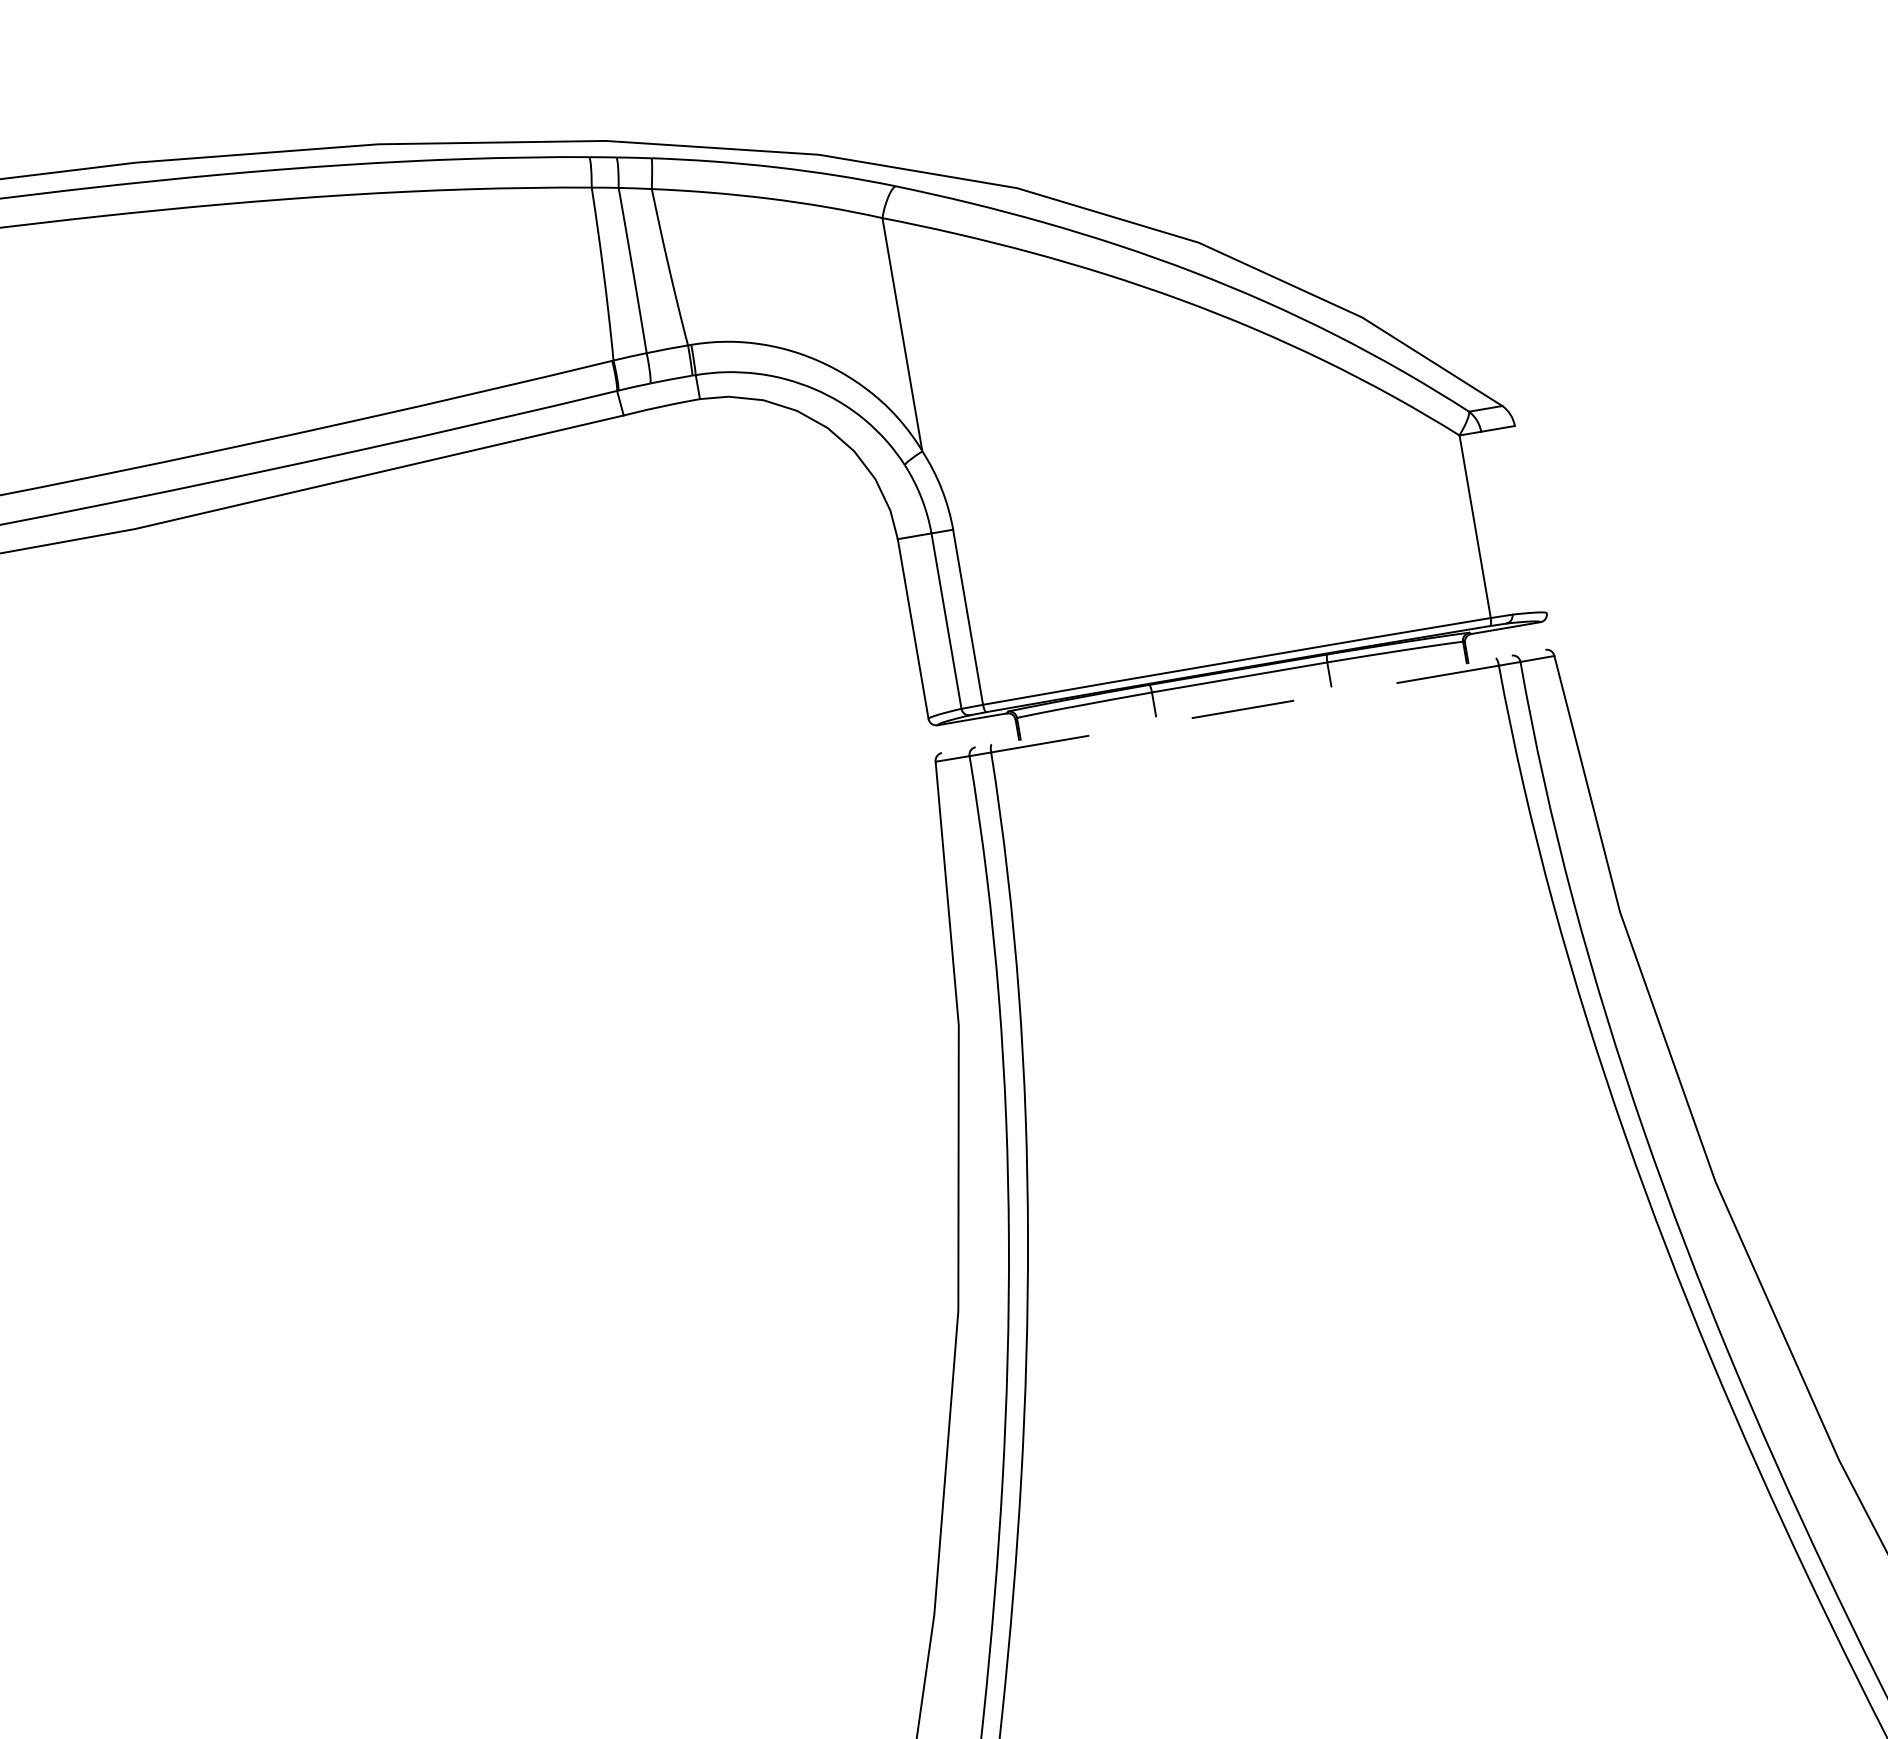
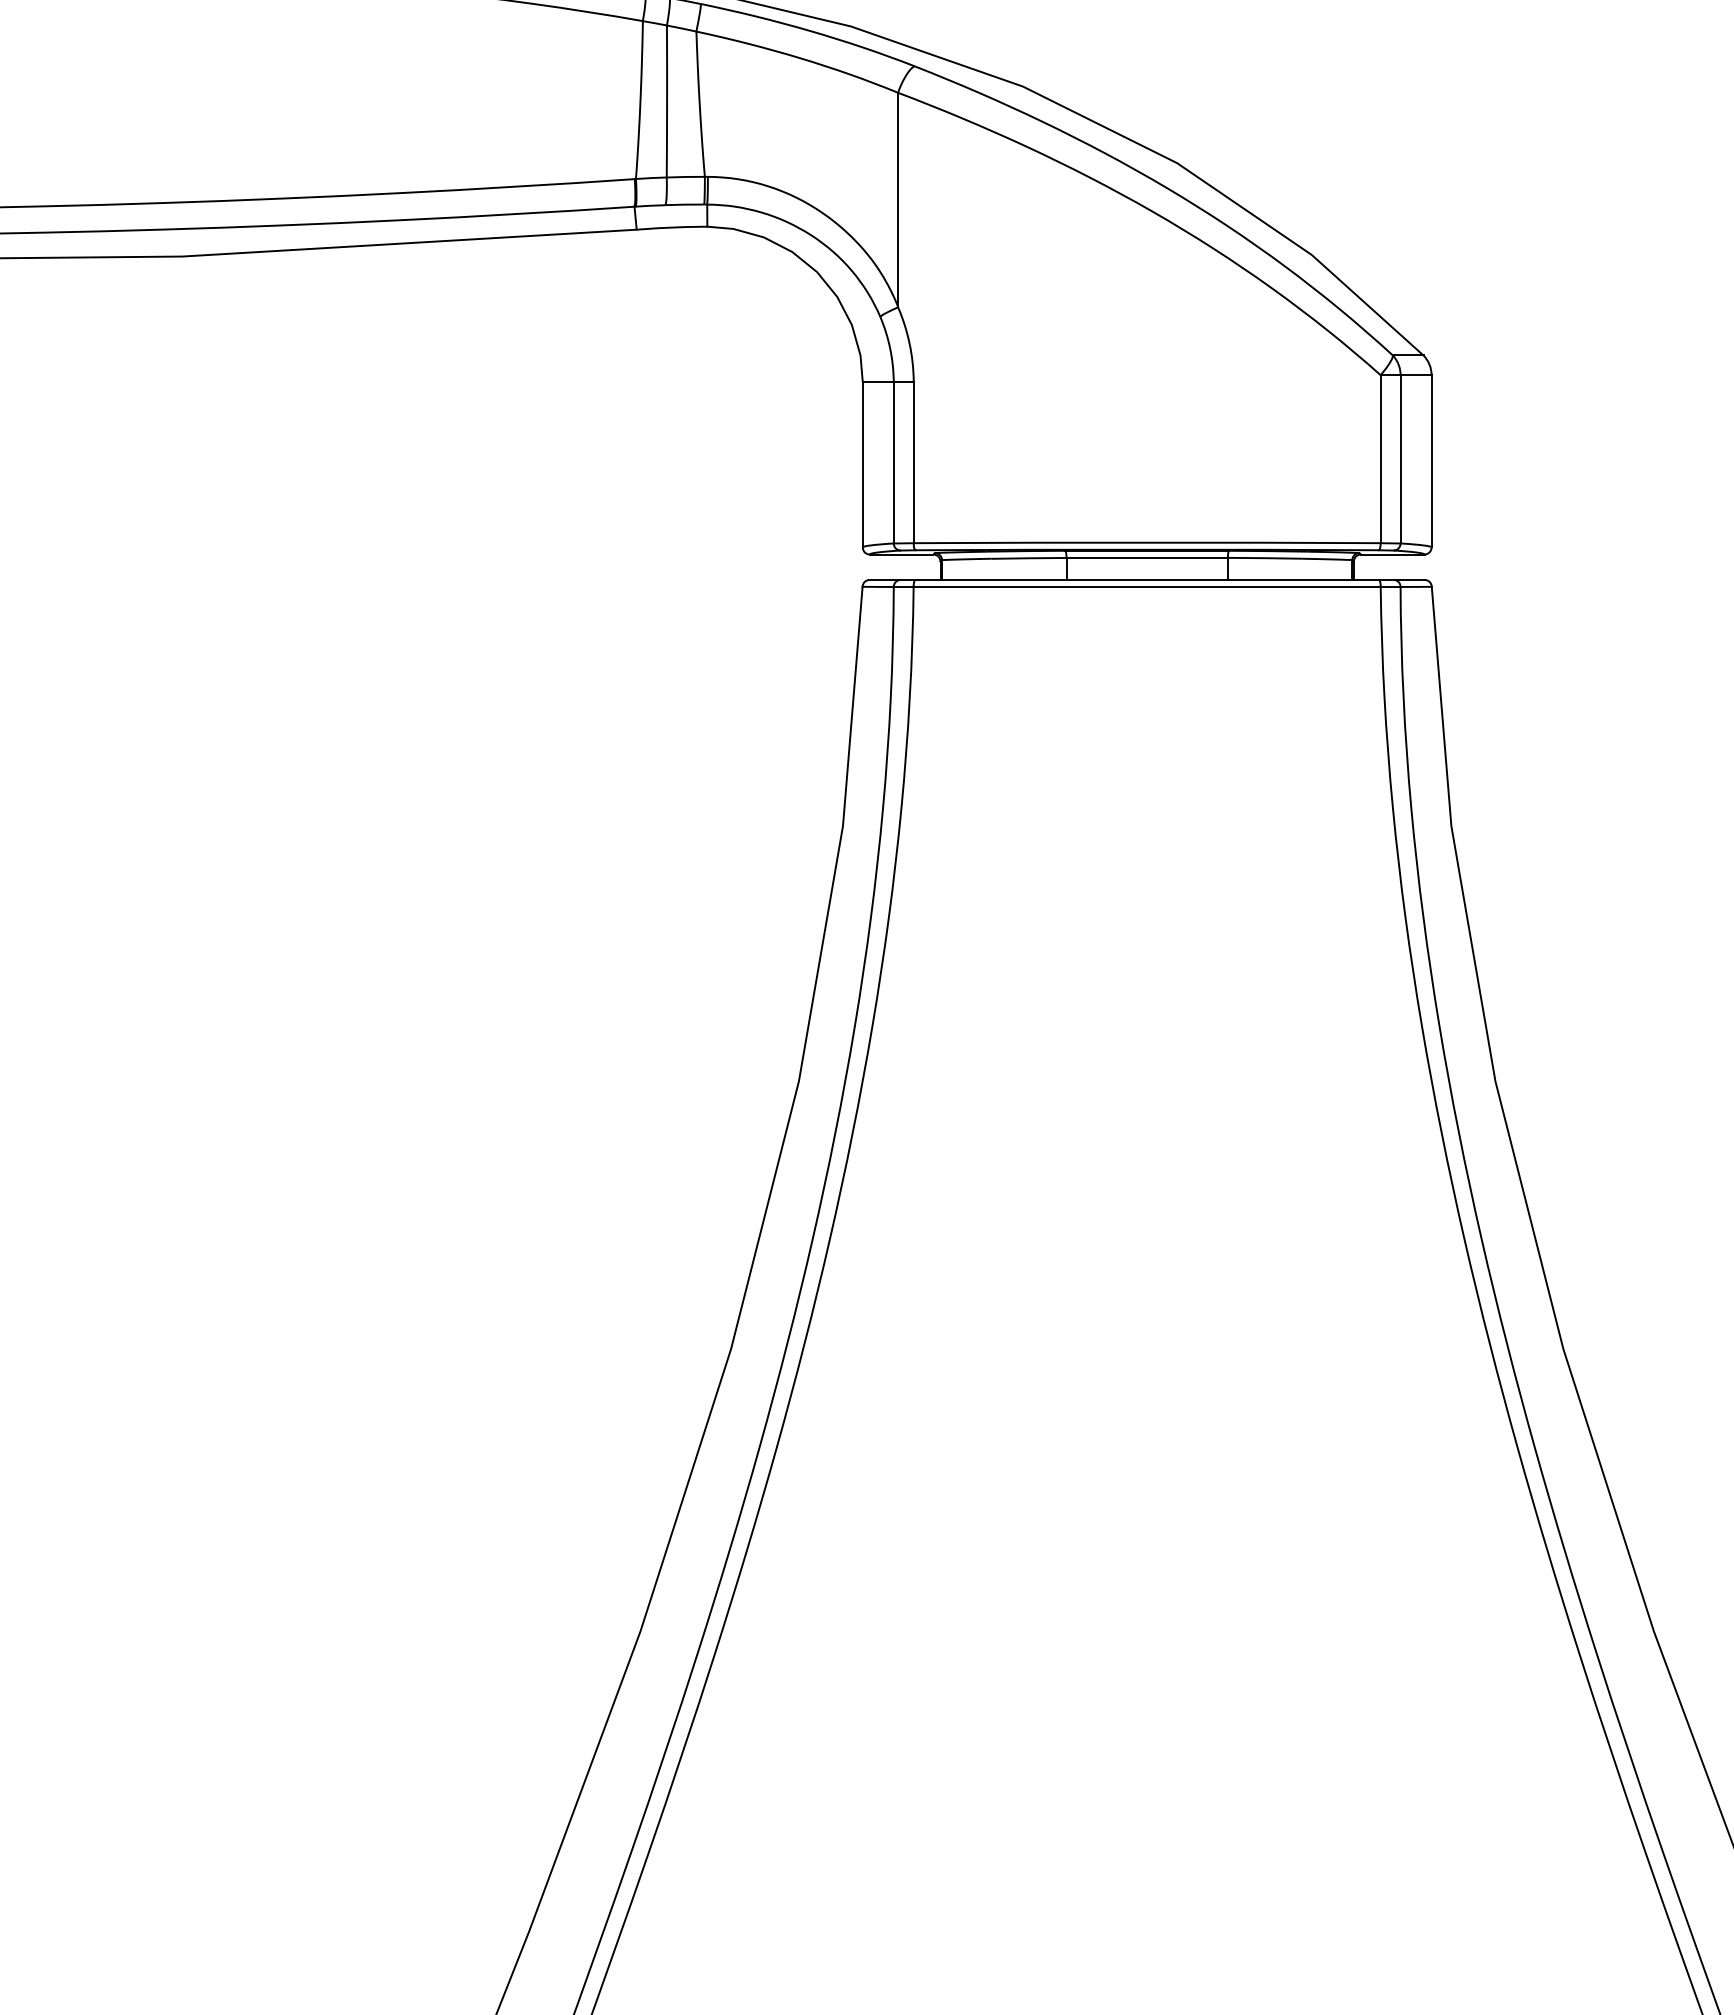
line: (1530, 519) -> (1431, 461), added
line: (1496, 523) -> (1400, 459), added
line: (1242, 701) -> (1146, 579), added
line: (1245, 709) -> (1147, 587), dashed -> solid

